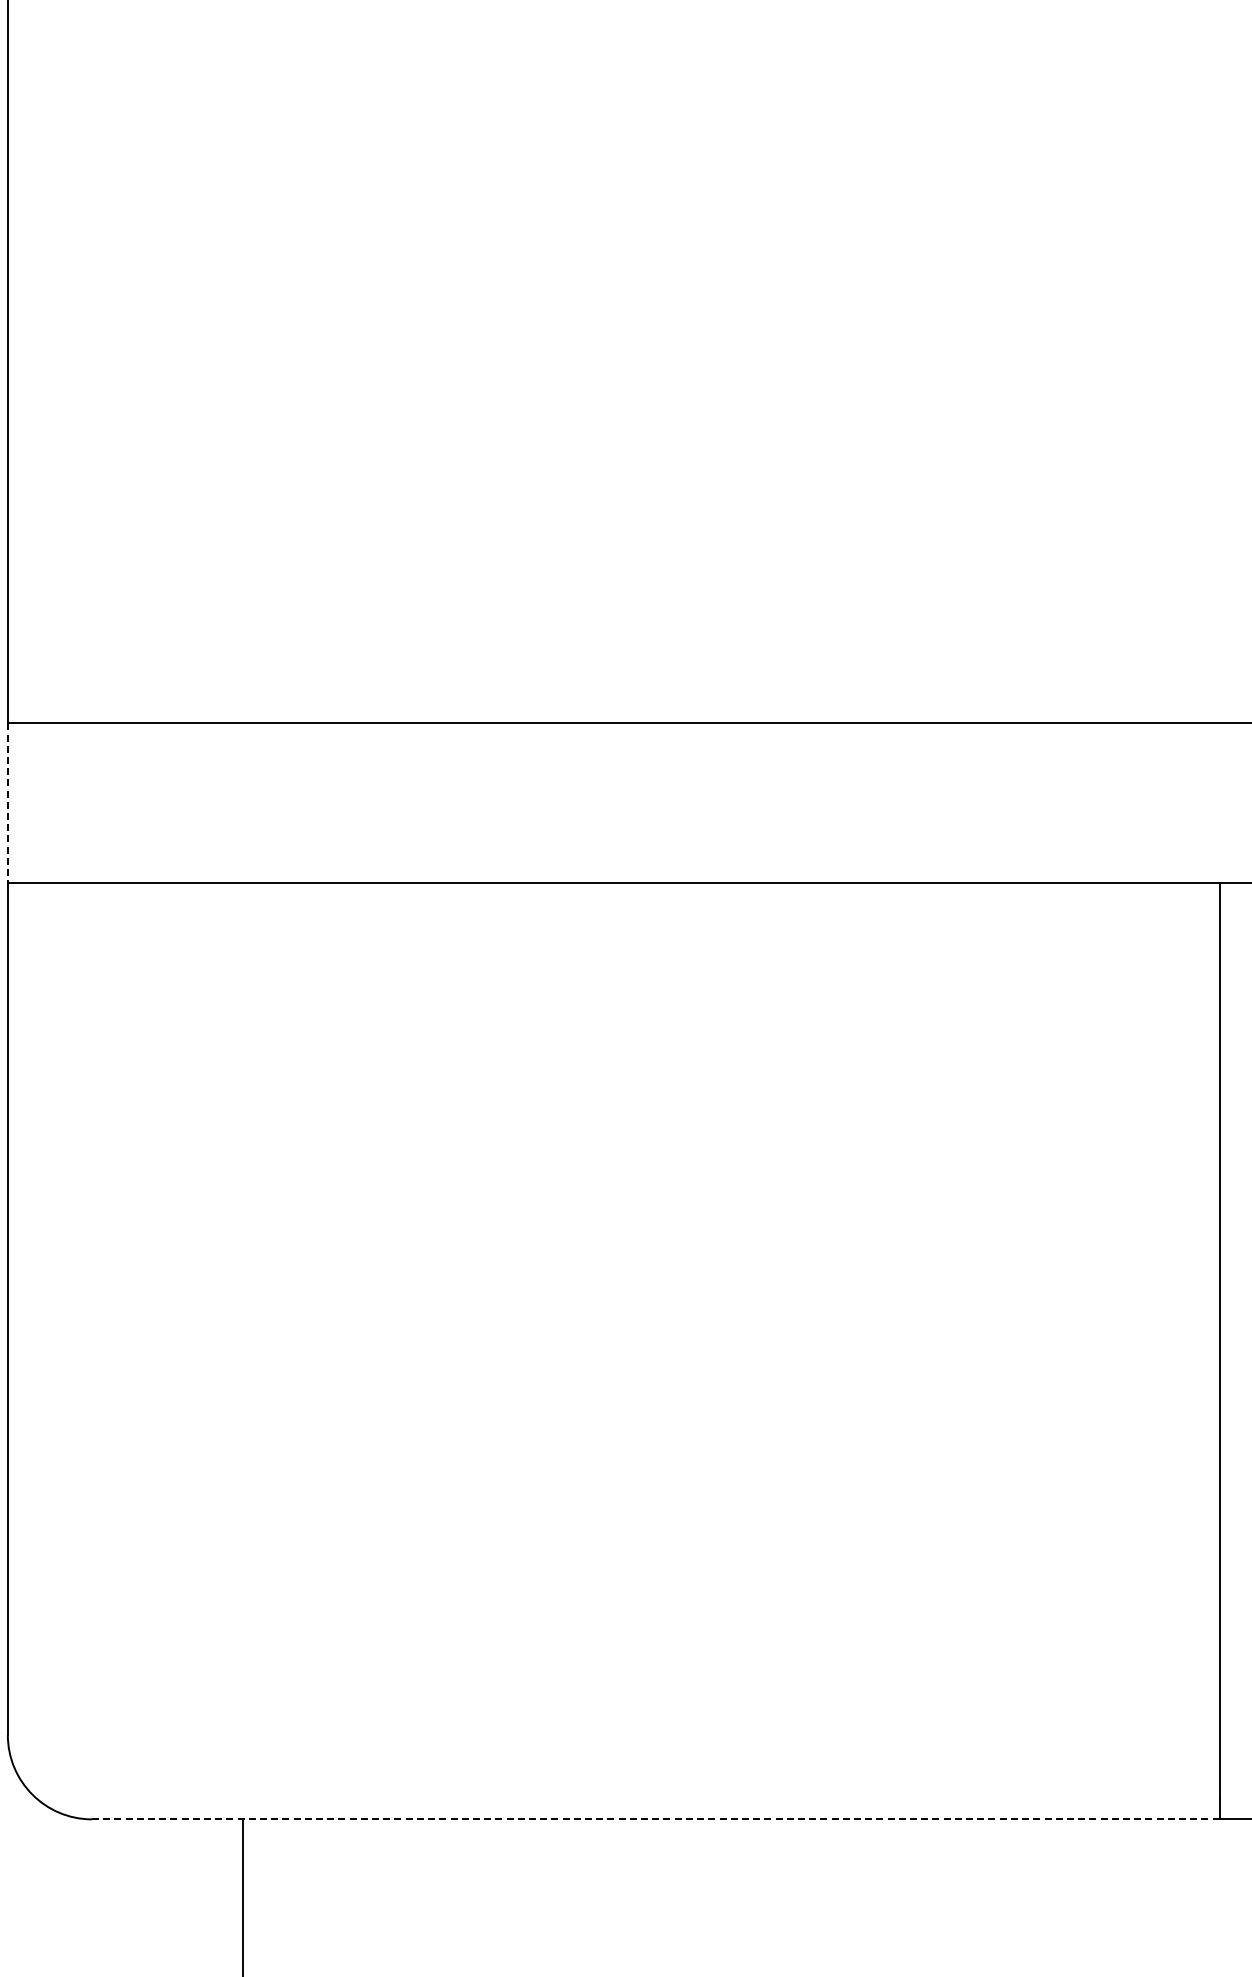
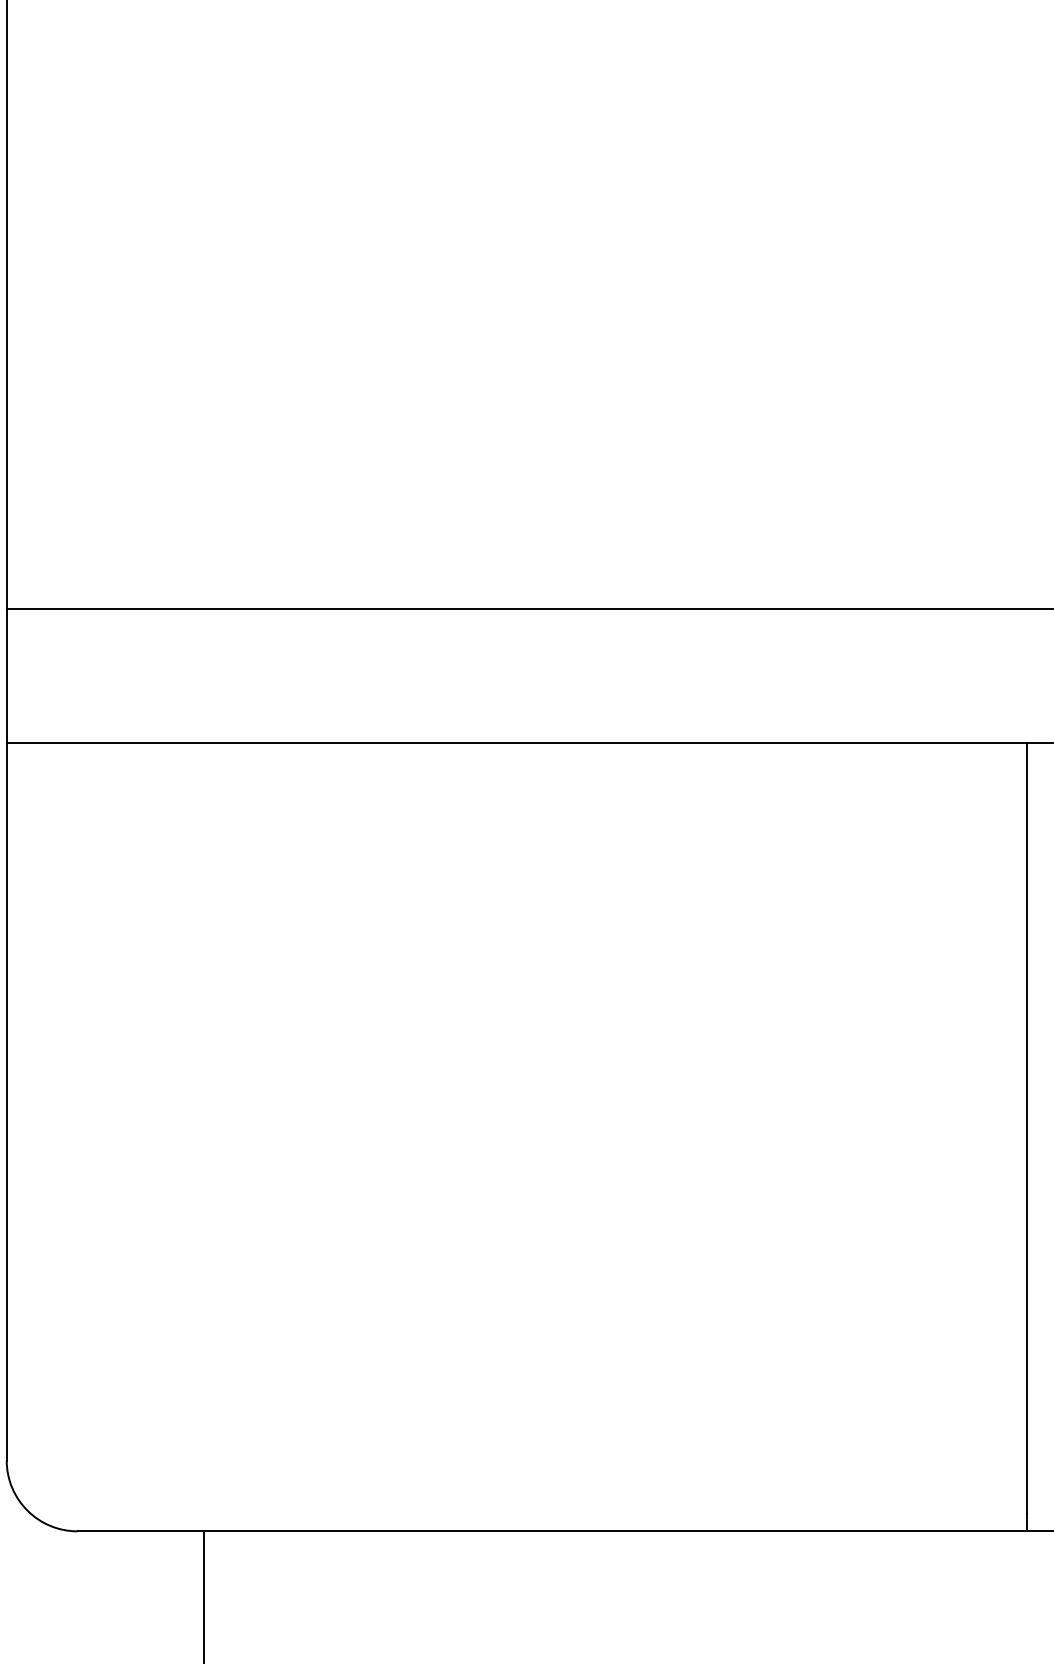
line: (7, 803) -> (6, 676), dashed -> solid
line: (655, 1819) -> (551, 1531), dashed -> solid

